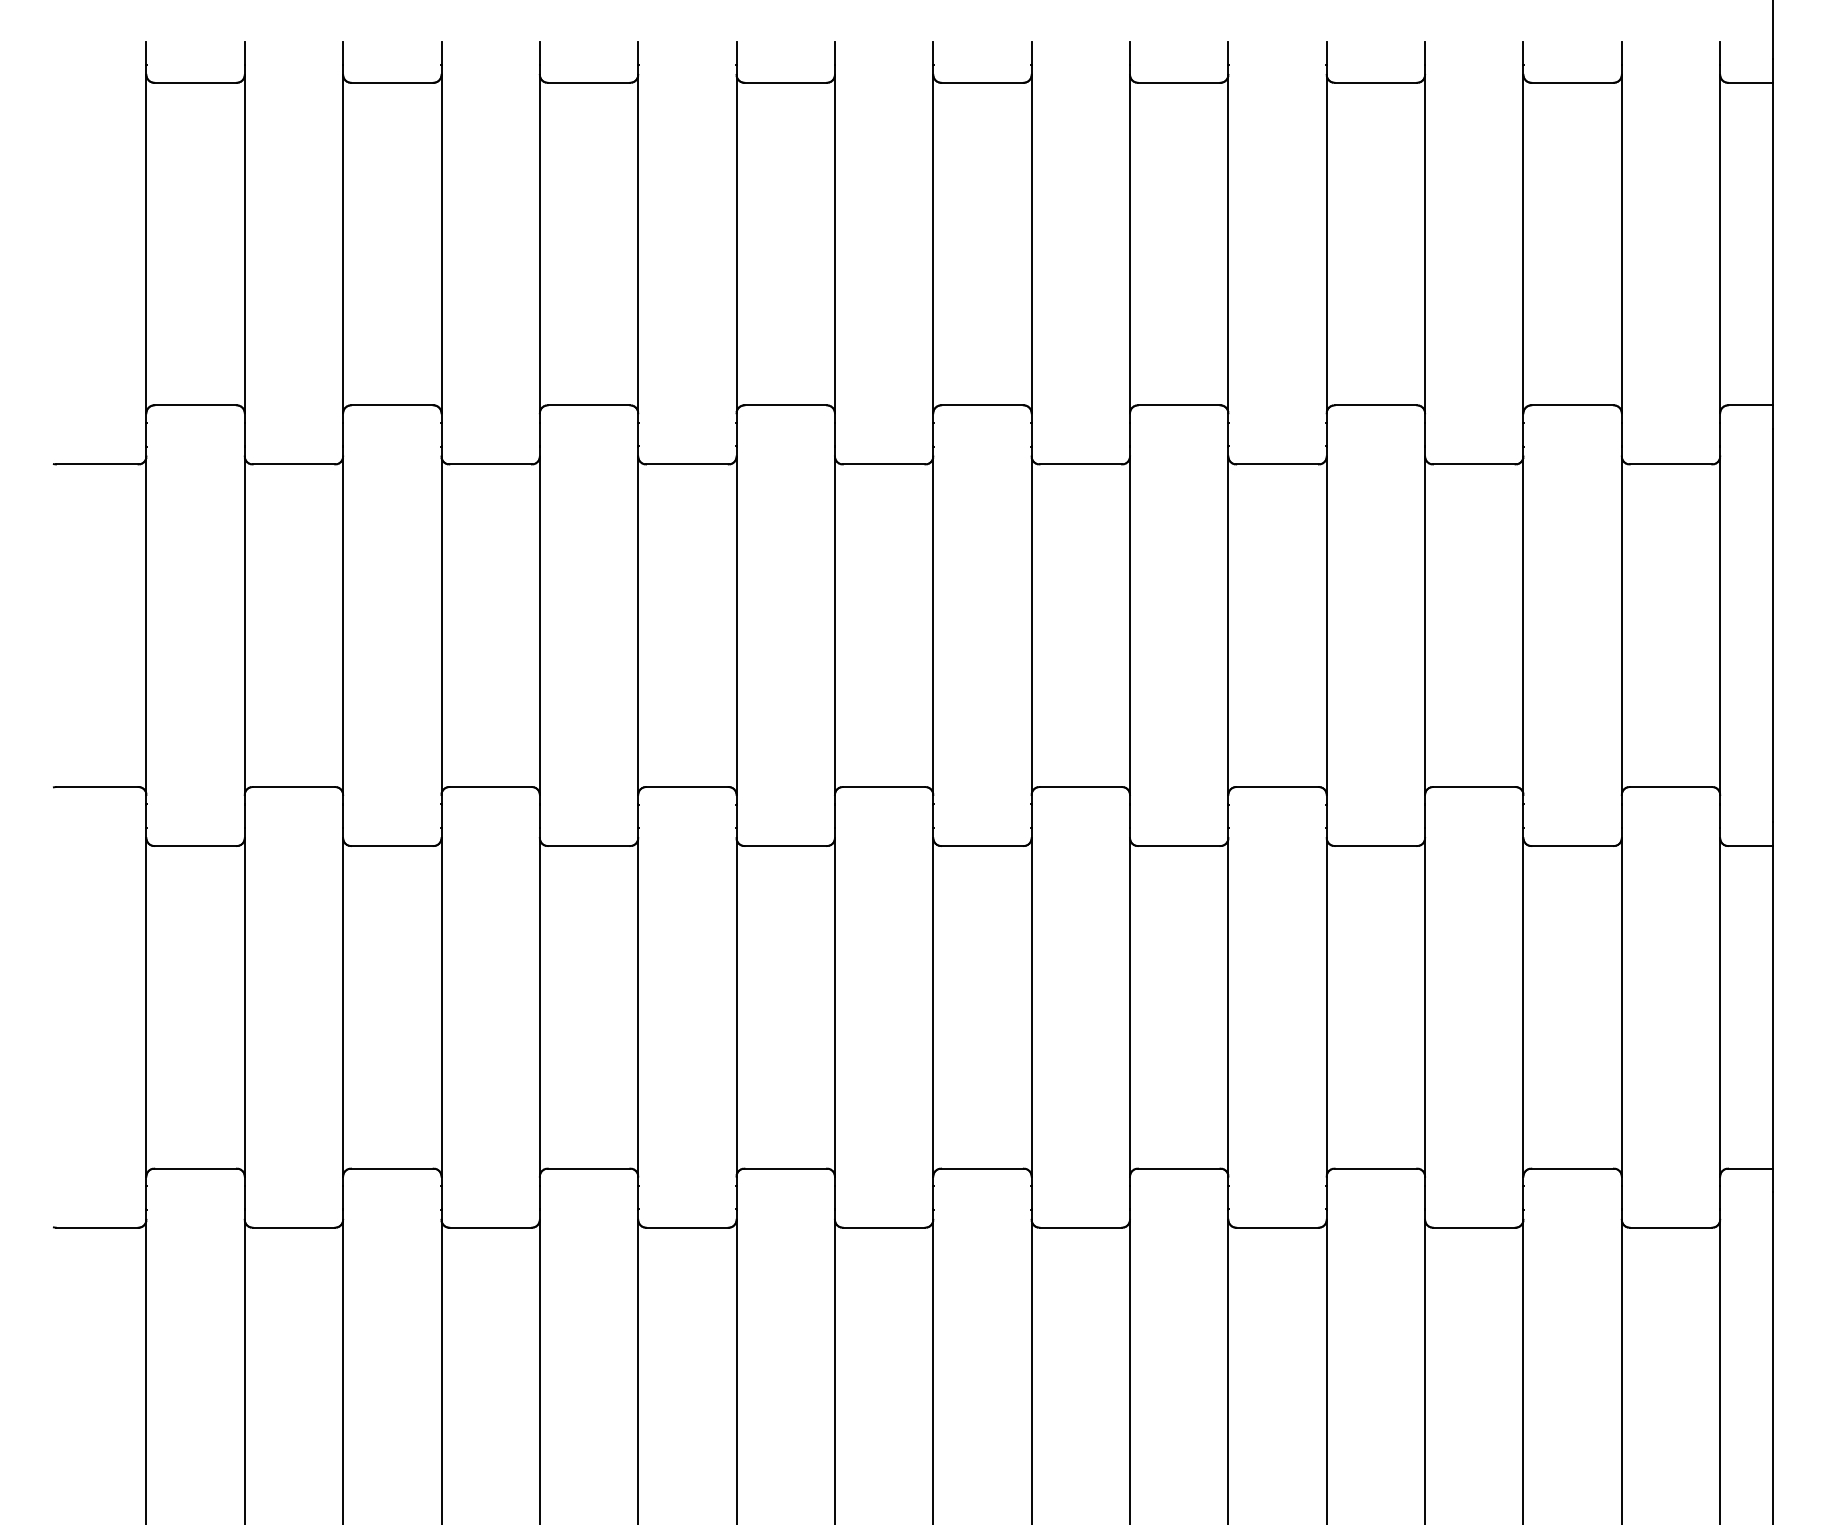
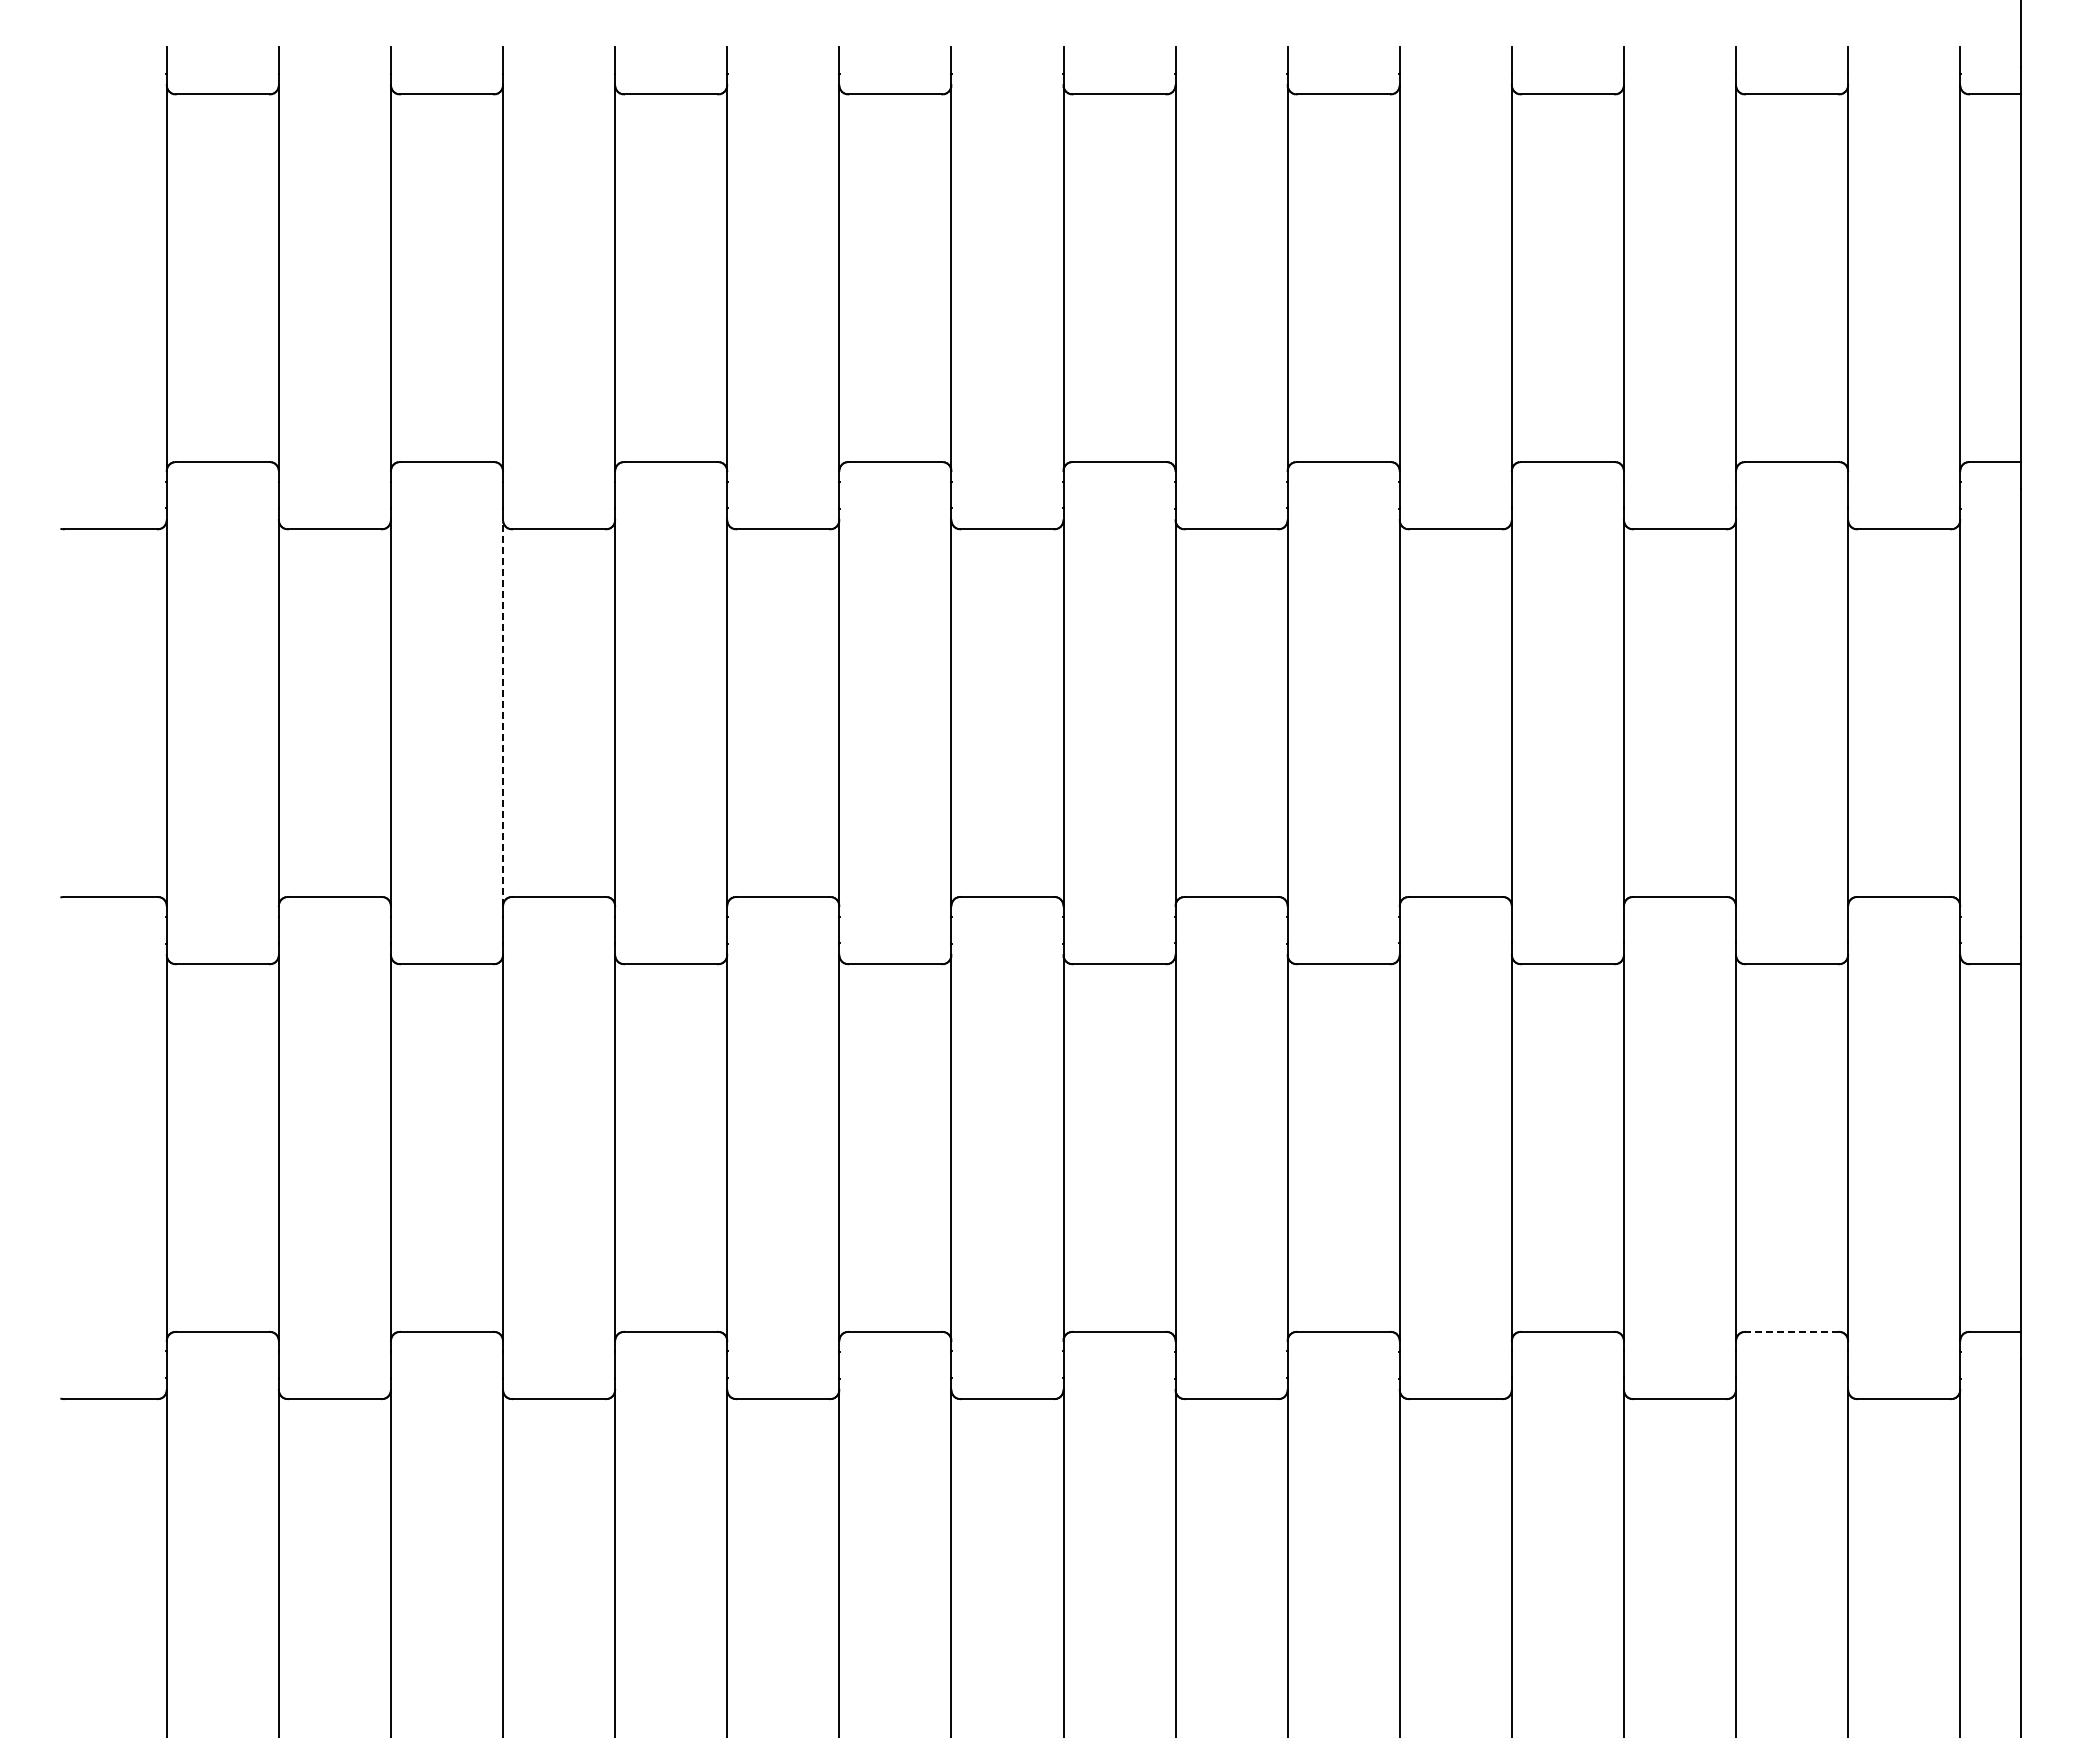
line: (441, 626) -> (503, 713), solid -> dashed
line: (1572, 1168) -> (1791, 1331), solid -> dashed

